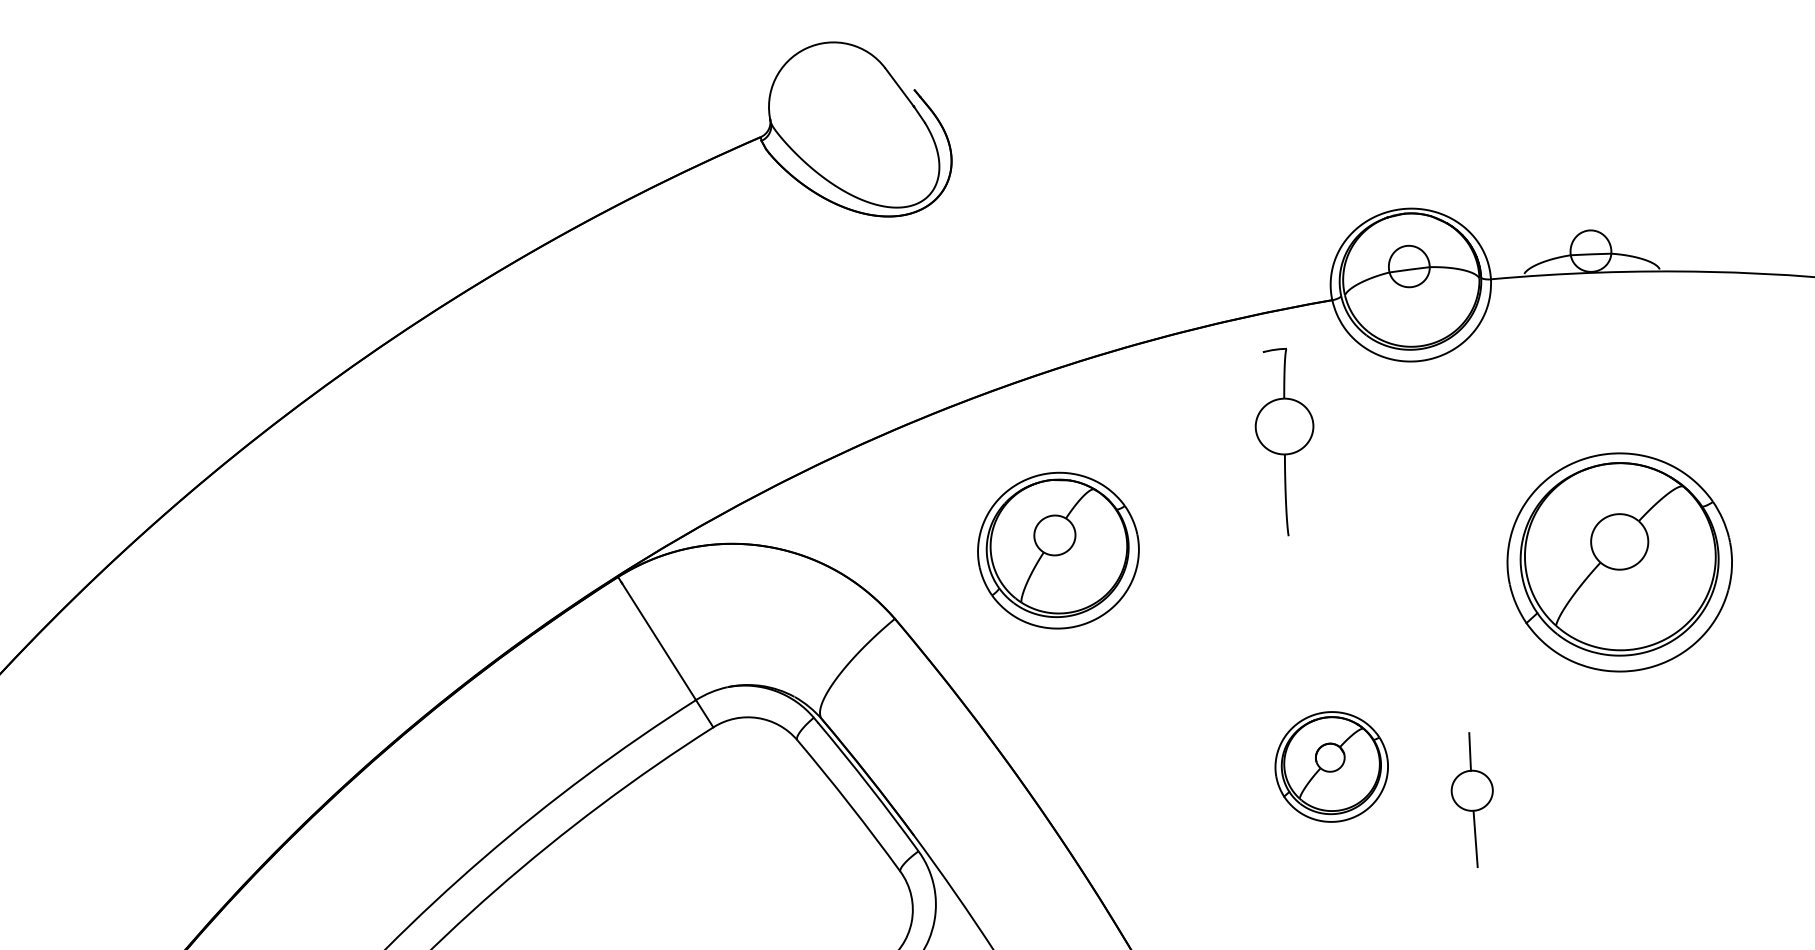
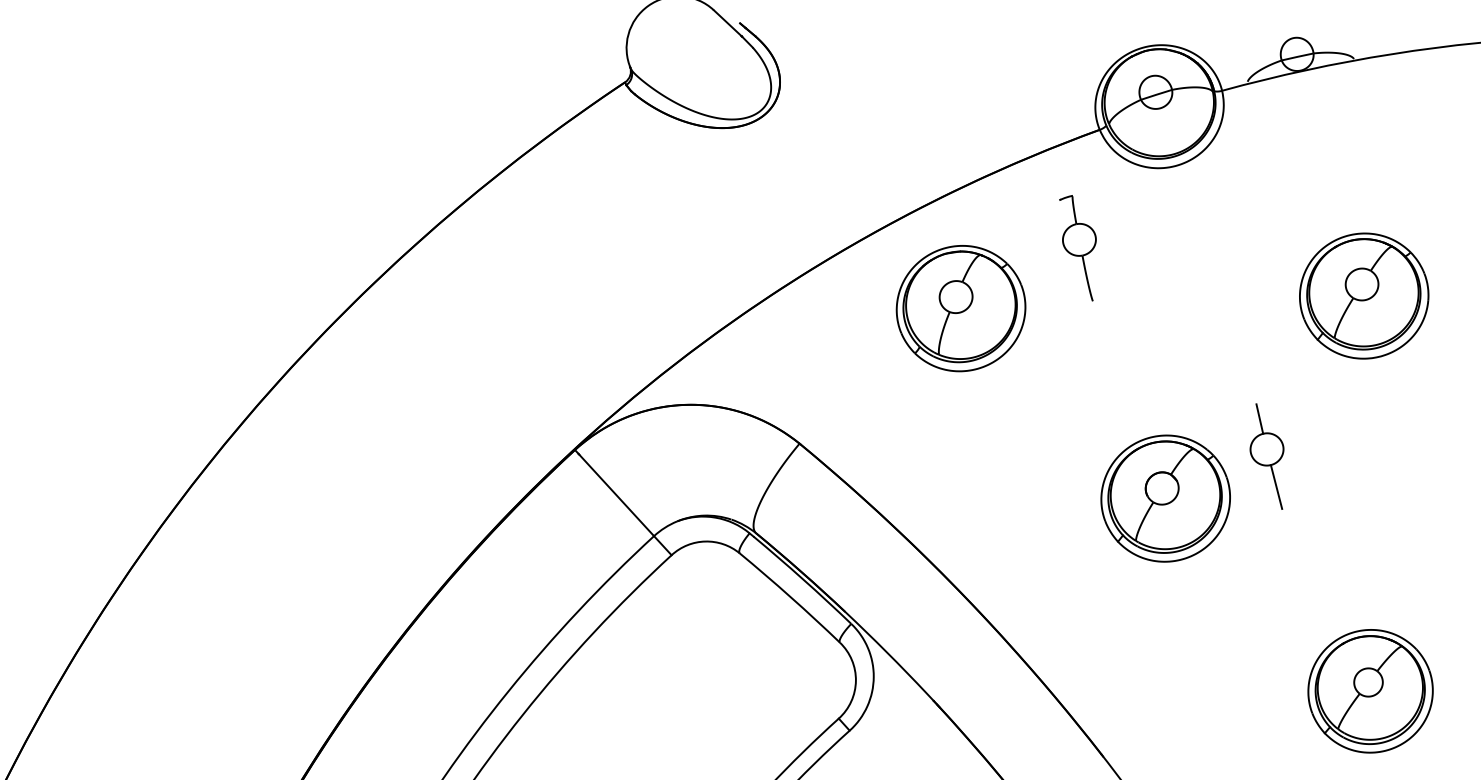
part: (1278, 440) -> (1077, 248), size x0.71
part: (1057, 550) -> (960, 308), moved
part: (1620, 561) -> (1364, 295), size x0.71
part: (1331, 766) -> (1165, 498), size x1.43
part: (1470, 799) -> (1266, 456), moved

